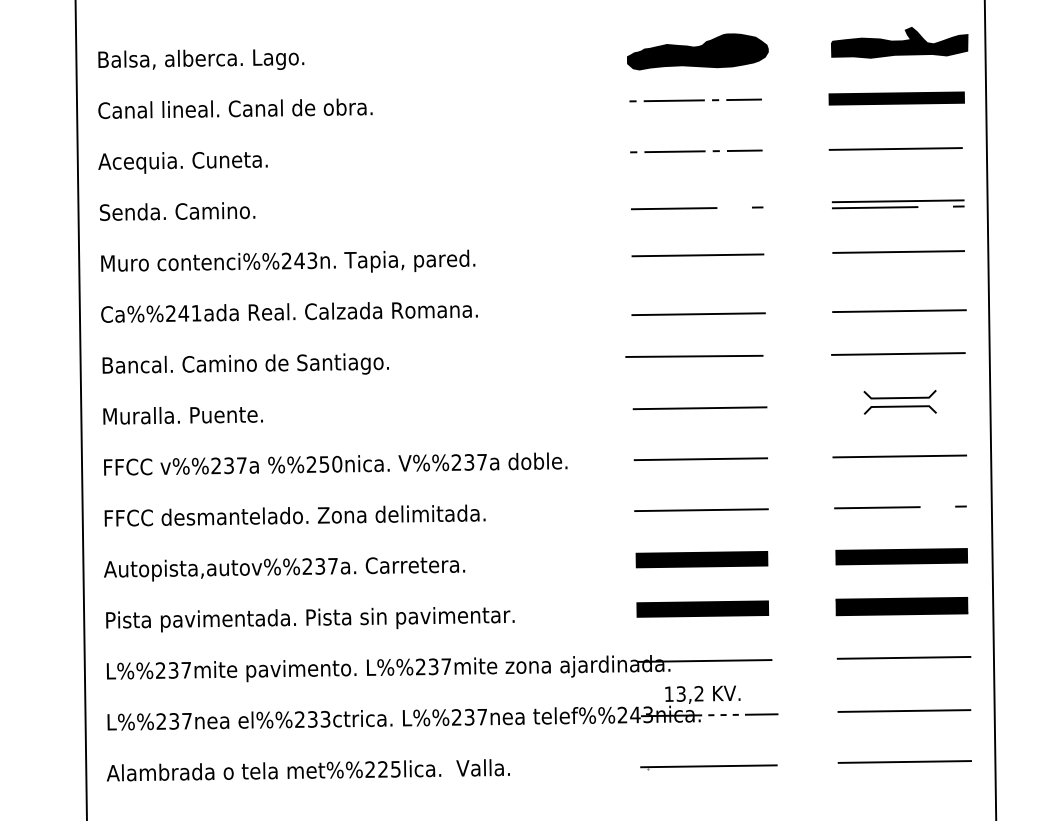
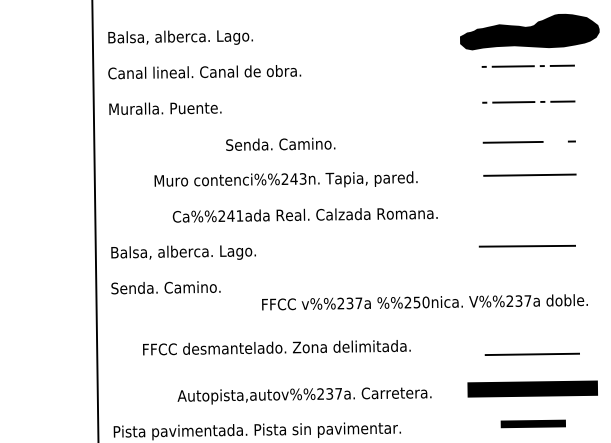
part: (697, 51) -> (529, 31), size x1.4
text: (182, 162) -> (167, 109), Acequia. Cuneta. -> Muralla. Puente.
text: (177, 211) -> (280, 144), moved
text: (288, 260) -> (286, 178), moved
text: (289, 312) -> (305, 215), moved
line: (698, 314) -> (530, 216), removed
text: (258, 364) -> (220, 251), Bancal. Camino de Santiago. -> Balsa, alberca. Lago.
line: (699, 408) -> (531, 282), removed
text: (182, 415) -> (167, 287), Muralla. Puente. -> Senda. Camino.
line: (700, 459) -> (531, 318), removed
text: (335, 463) -> (424, 301), moved
text: (294, 515) -> (276, 347), moved
part: (701, 559) -> (532, 389), size x1.4
text: (284, 569) -> (304, 396), moved
part: (702, 608) -> (533, 423), size x0.7

